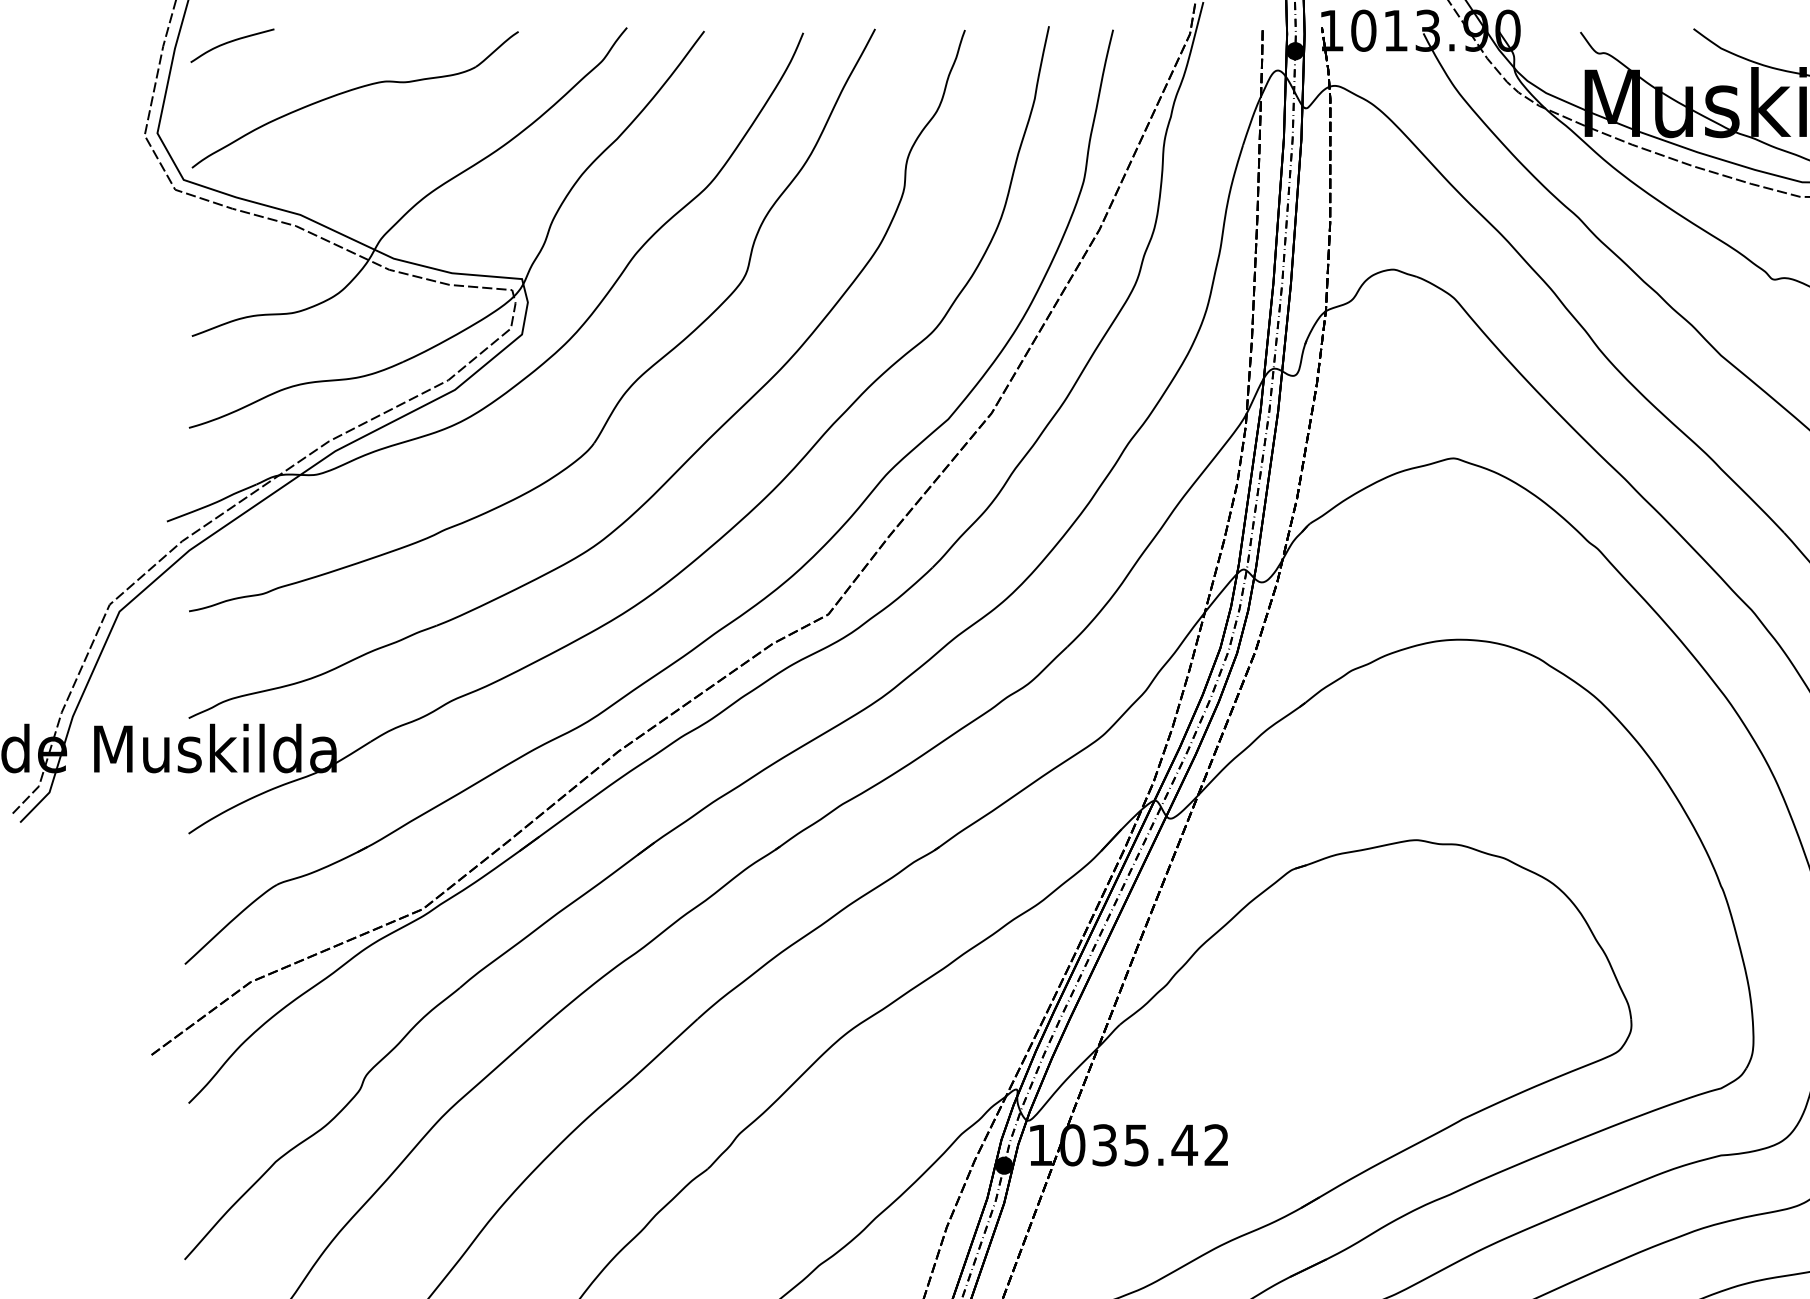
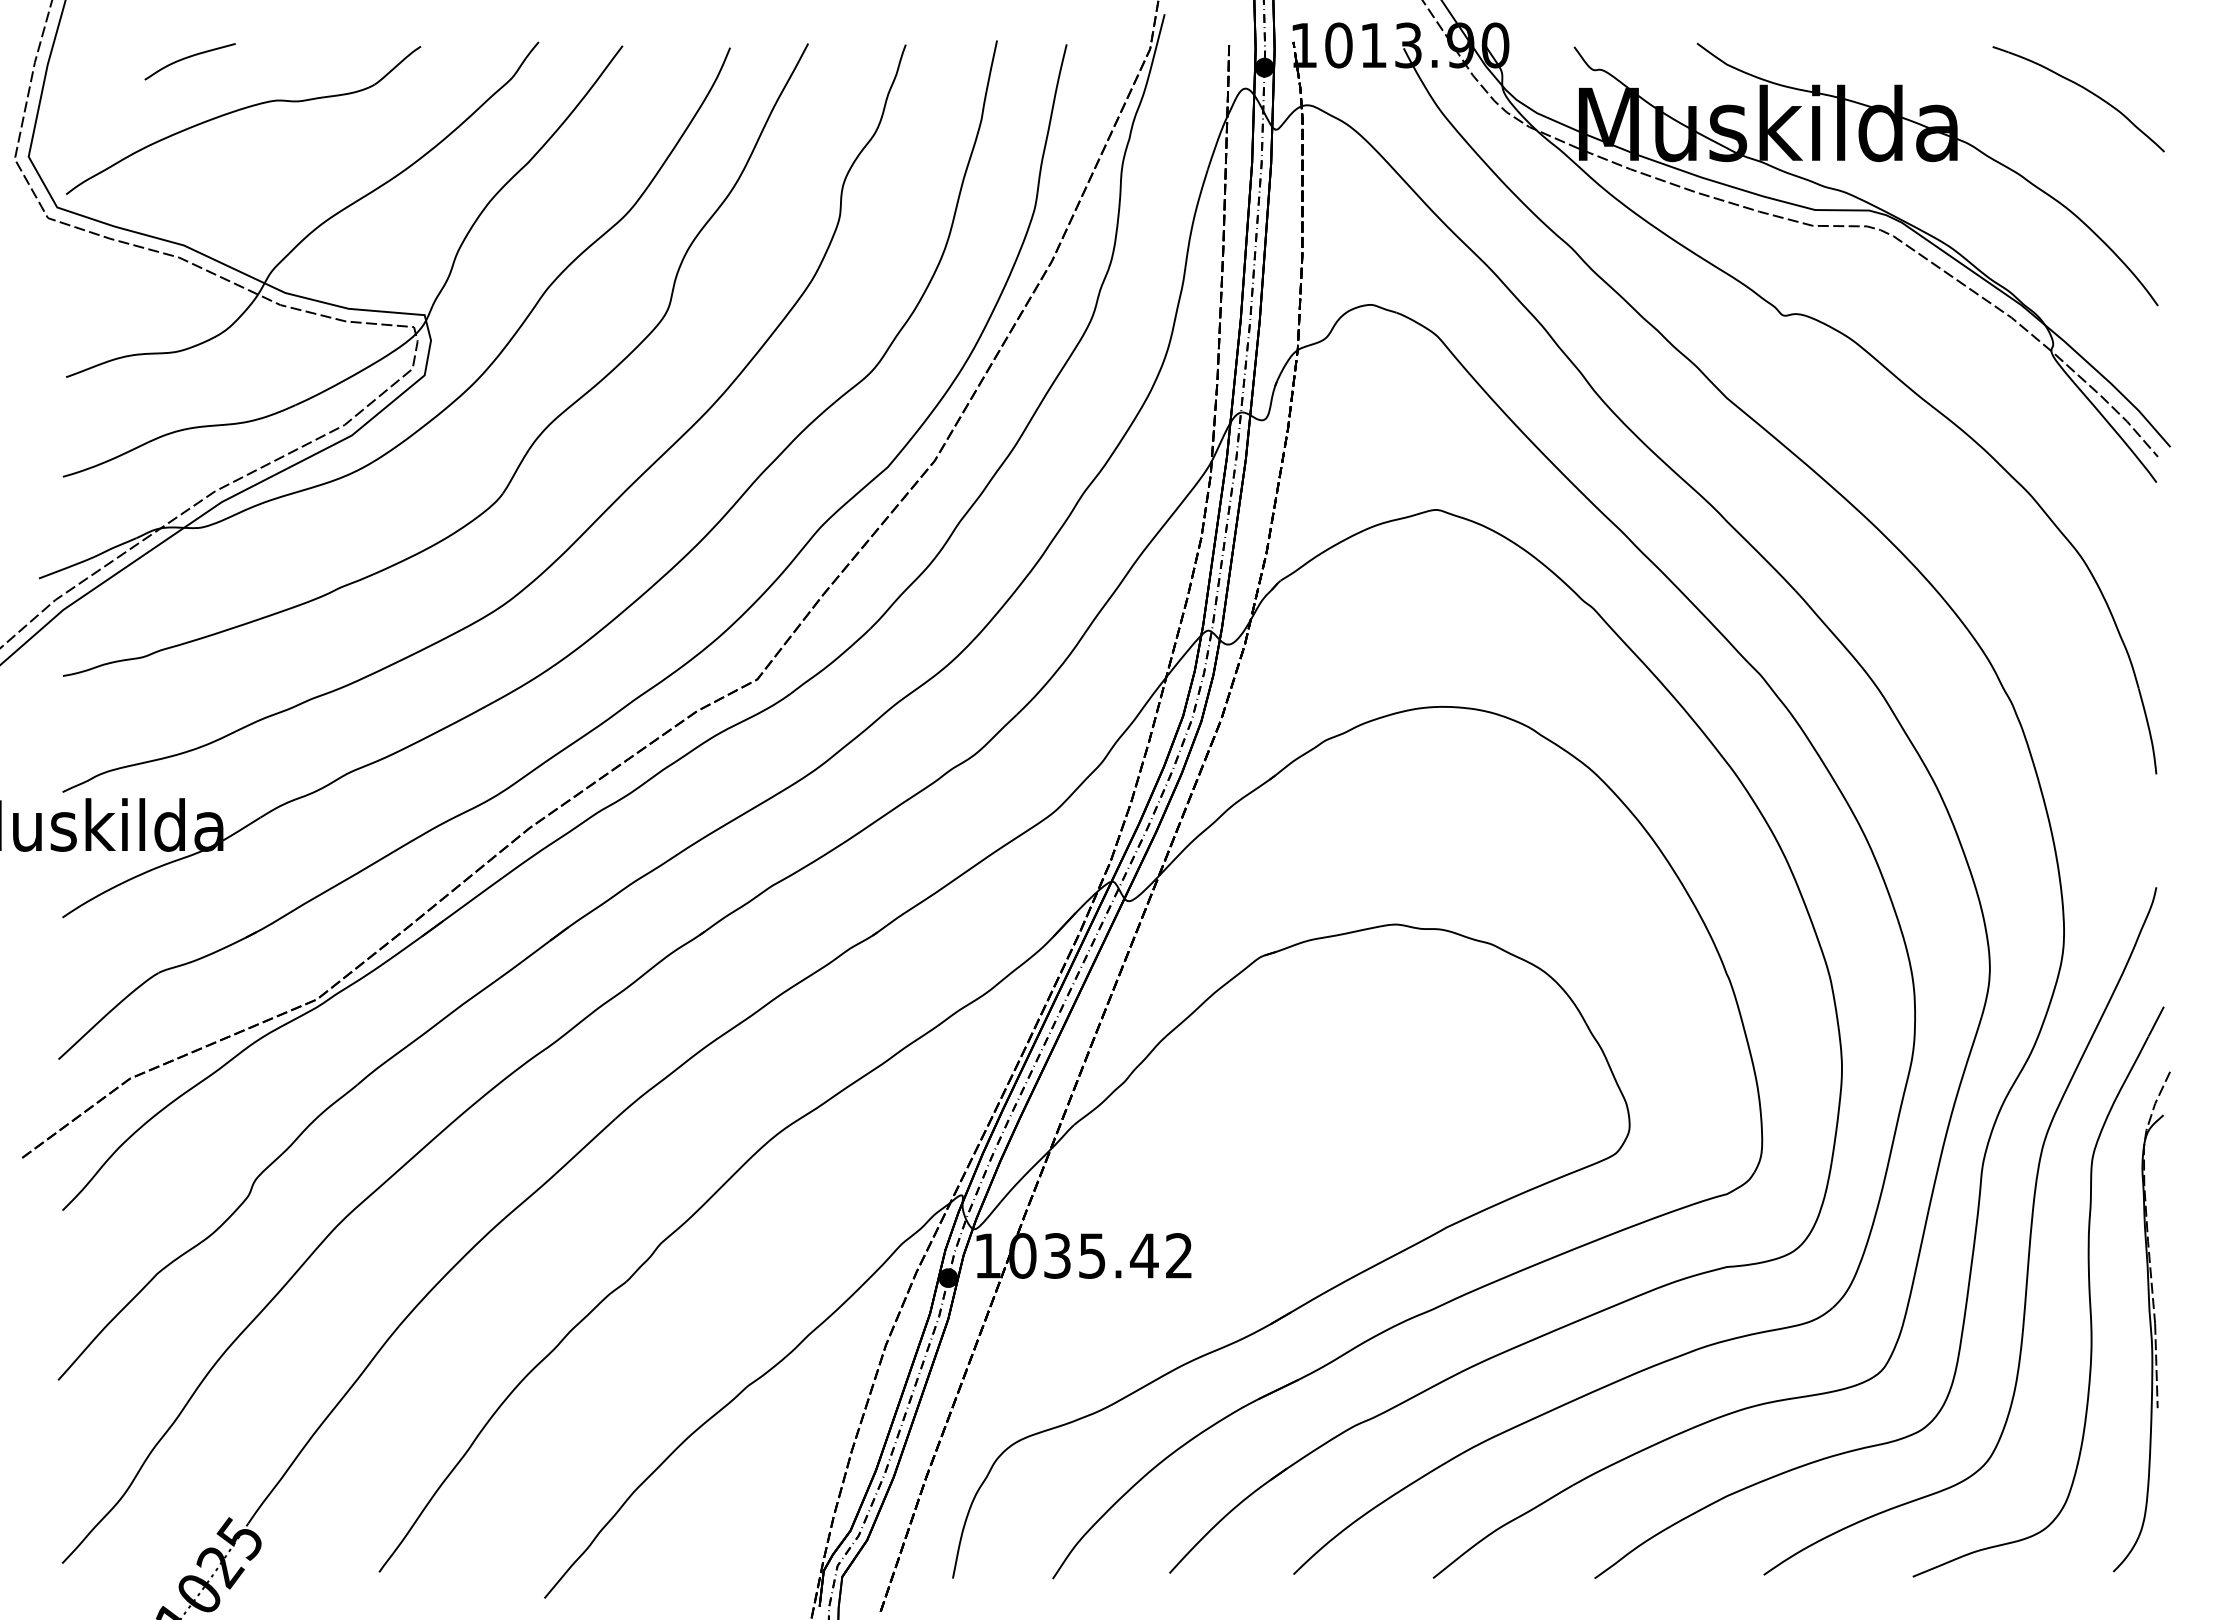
curve: (230, 42) -> (188, 58), moved

